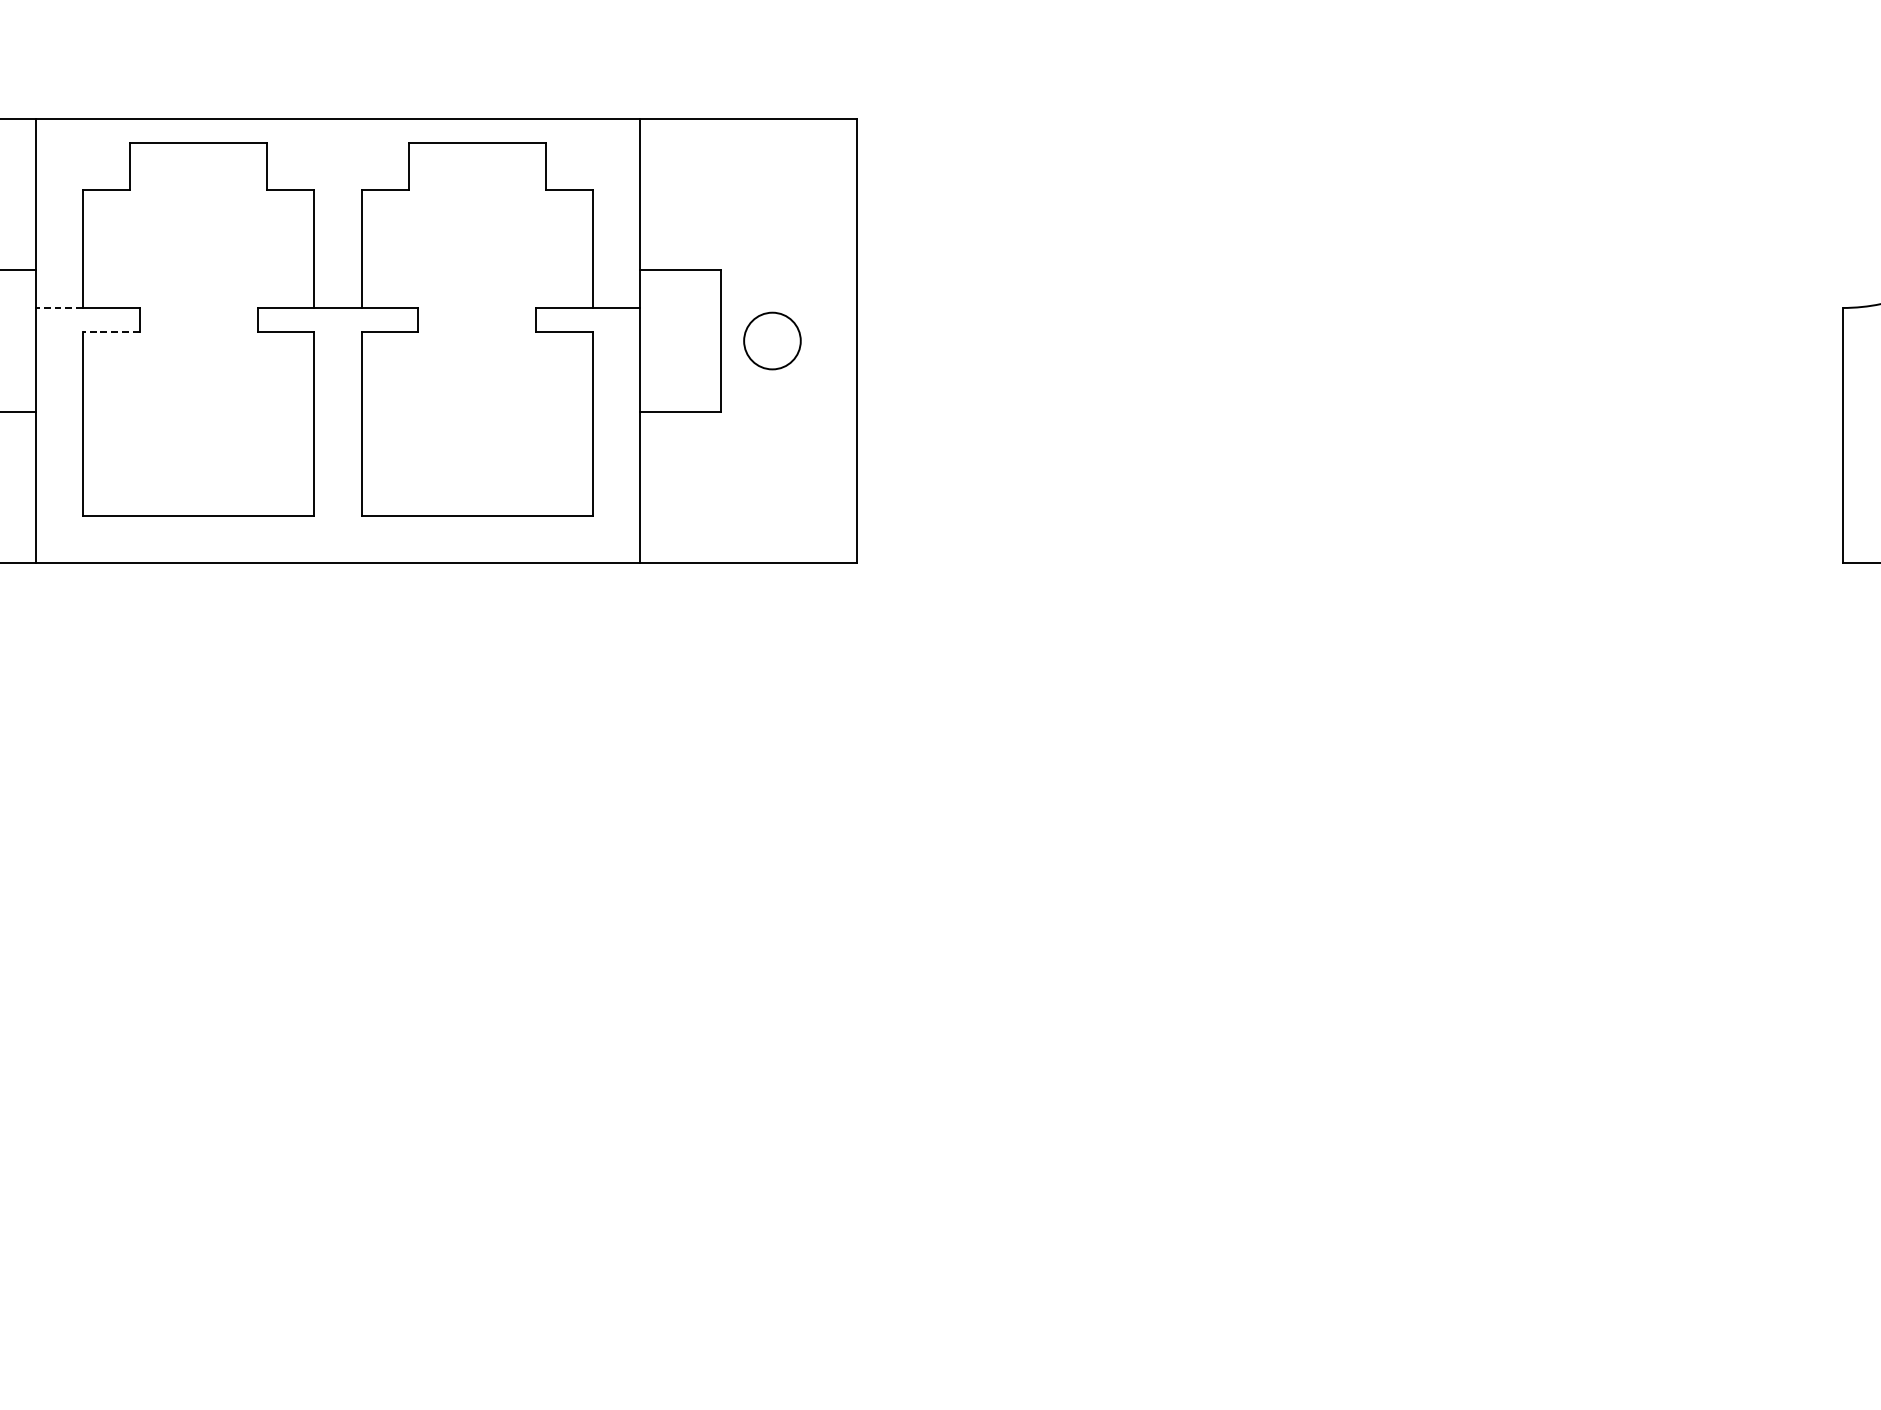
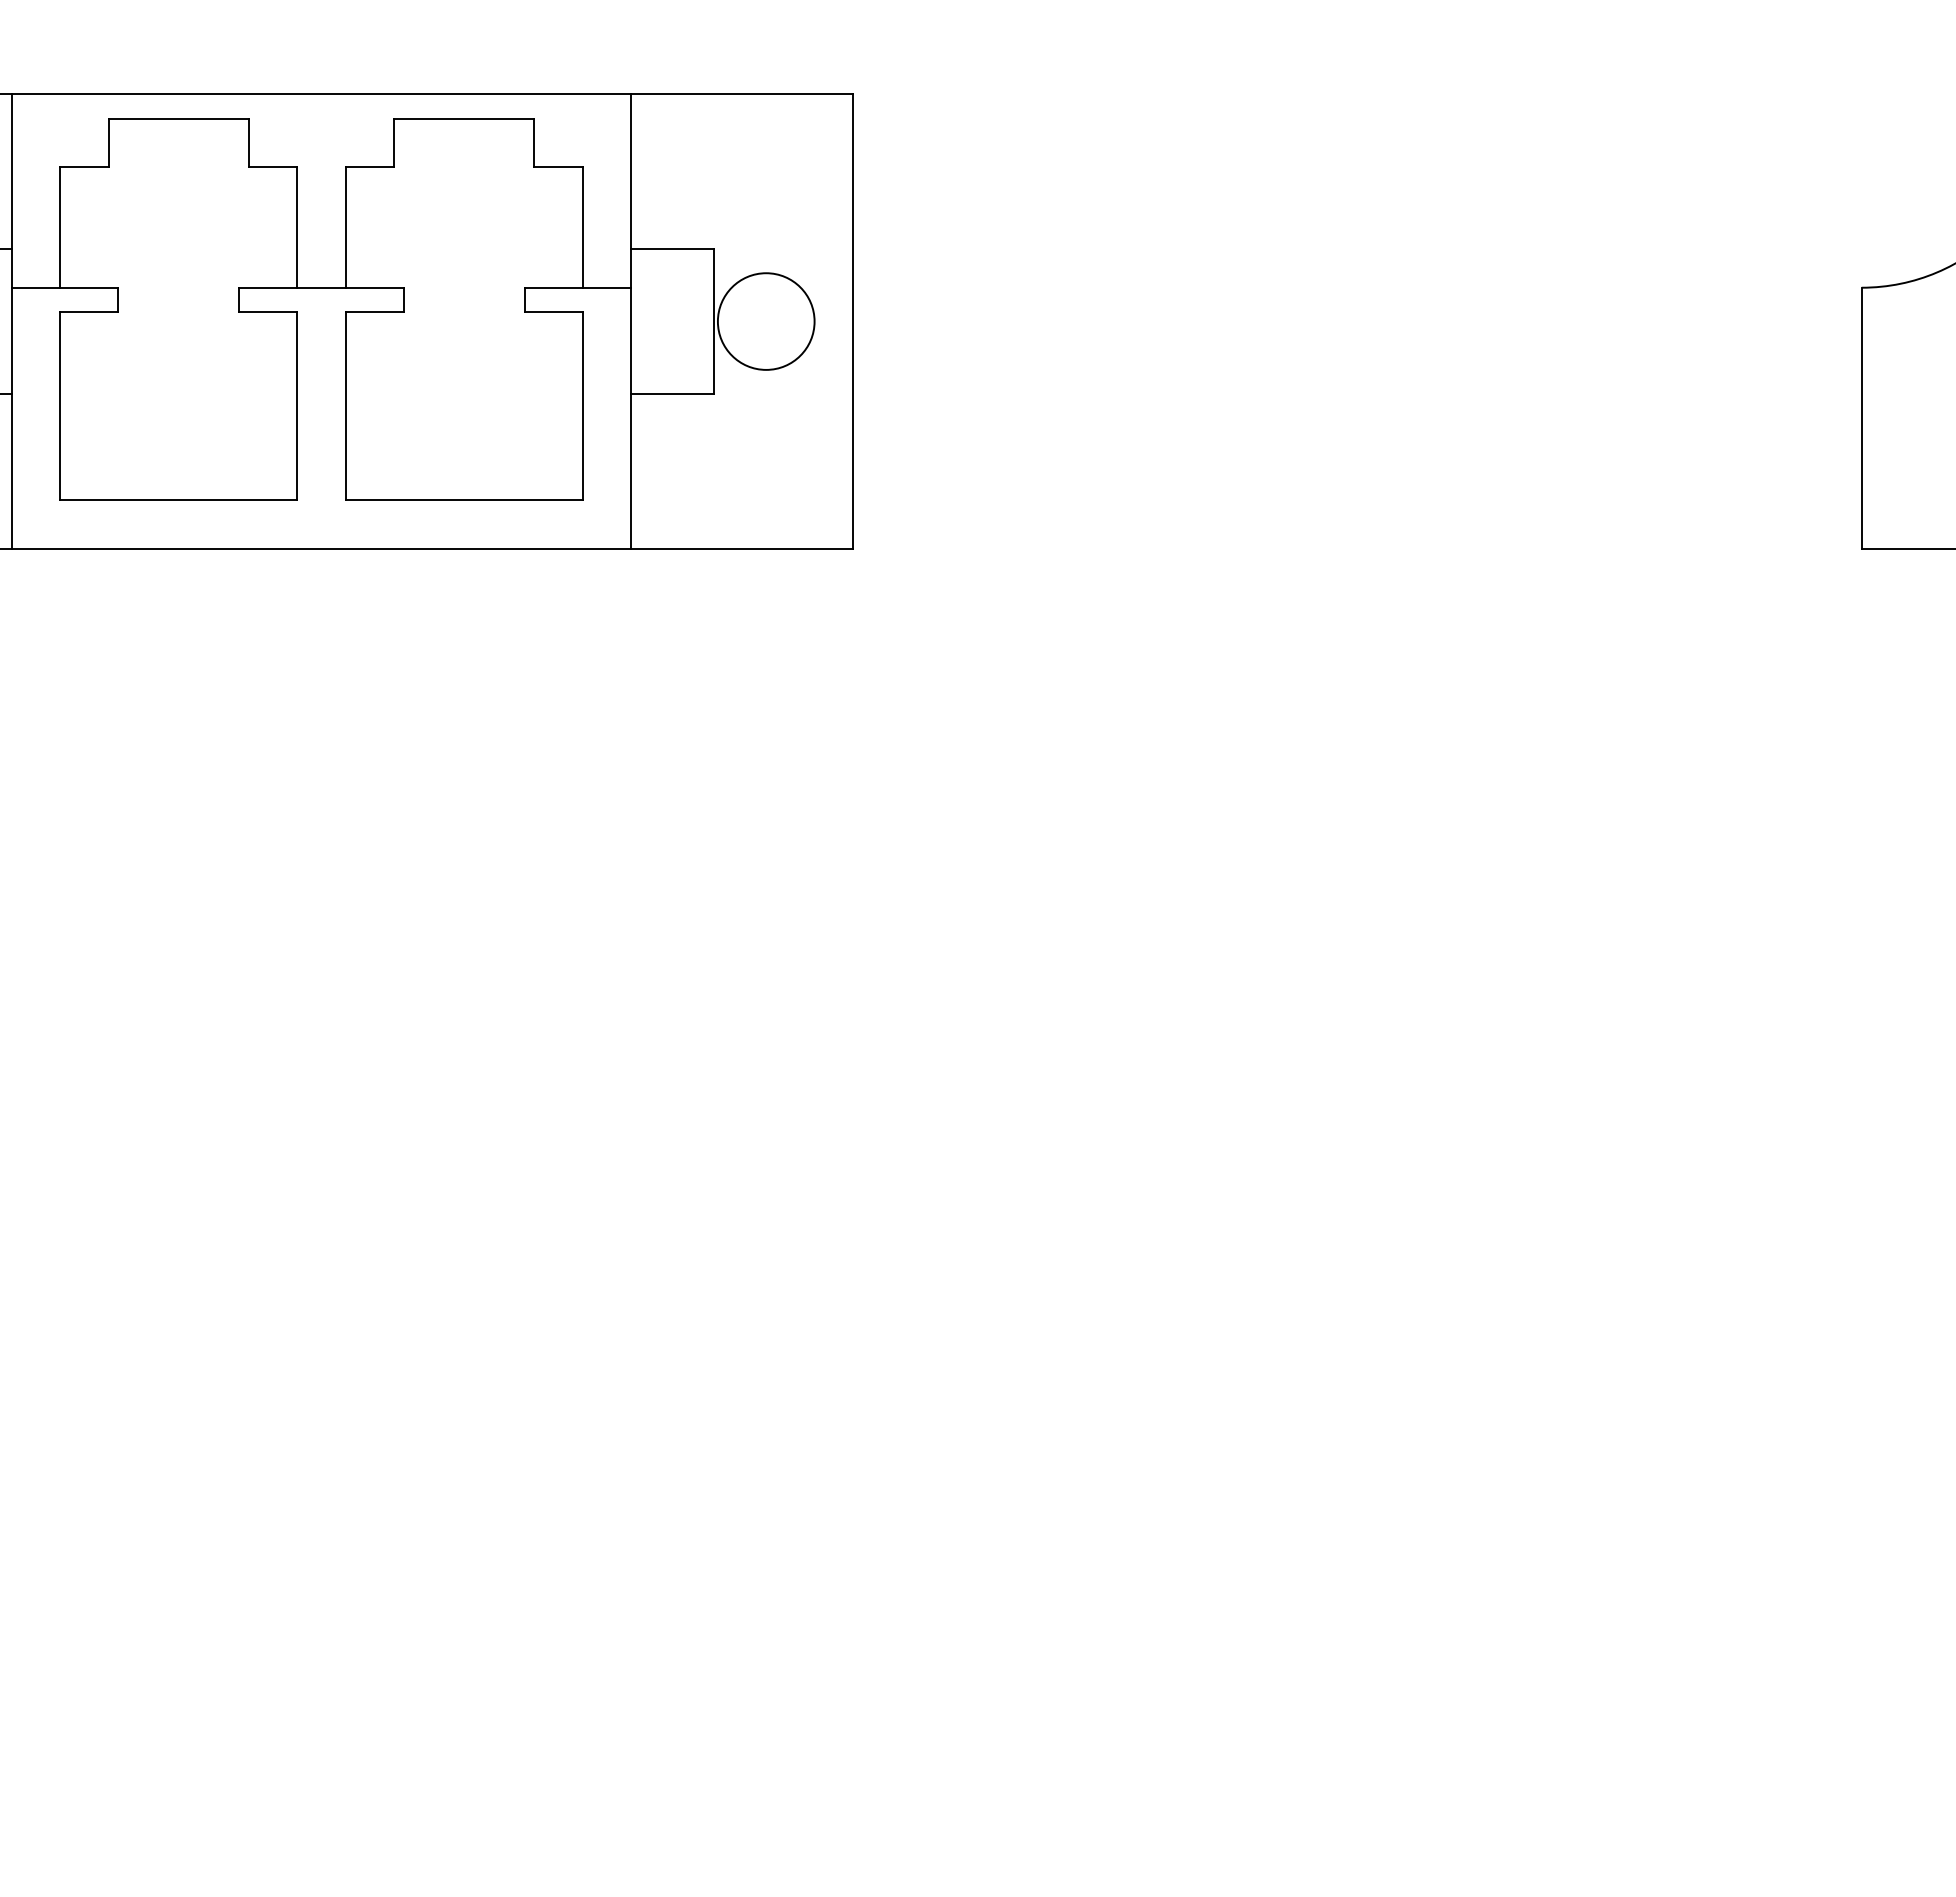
line: (58, 307) -> (35, 287), dashed -> solid
line: (110, 331) -> (88, 311), dashed -> solid
circle: (771, 340) -> (765, 321), size x1.67

